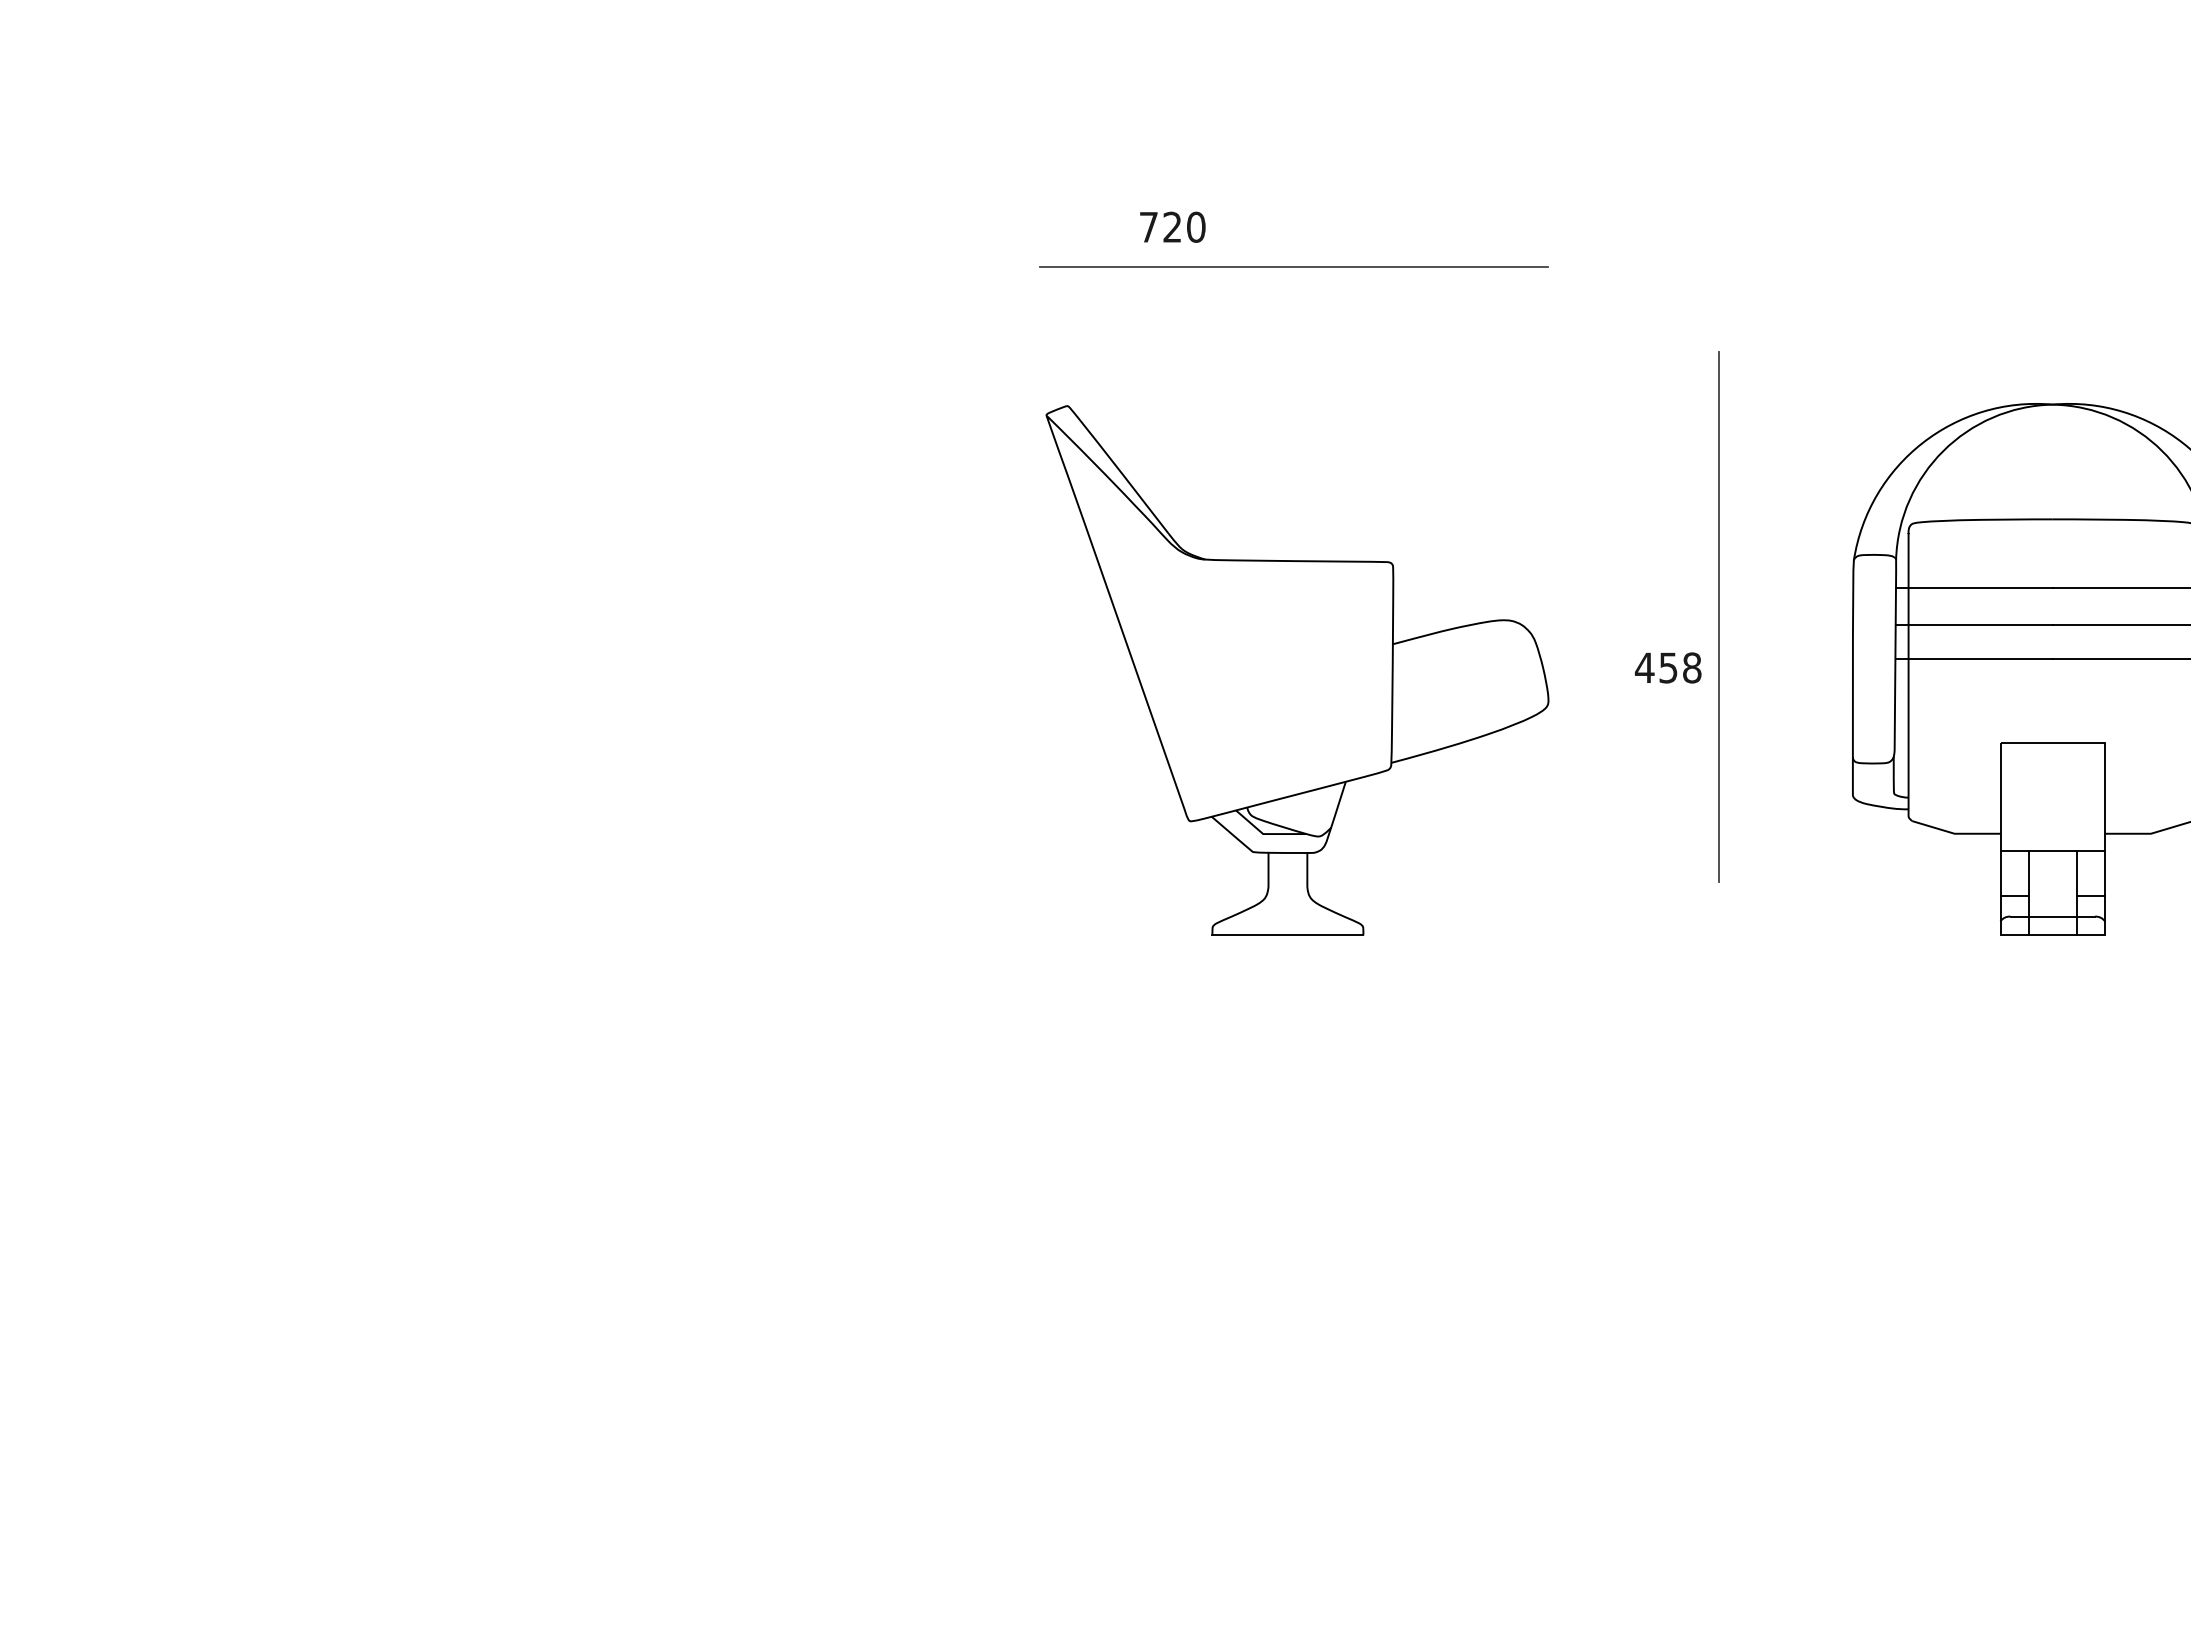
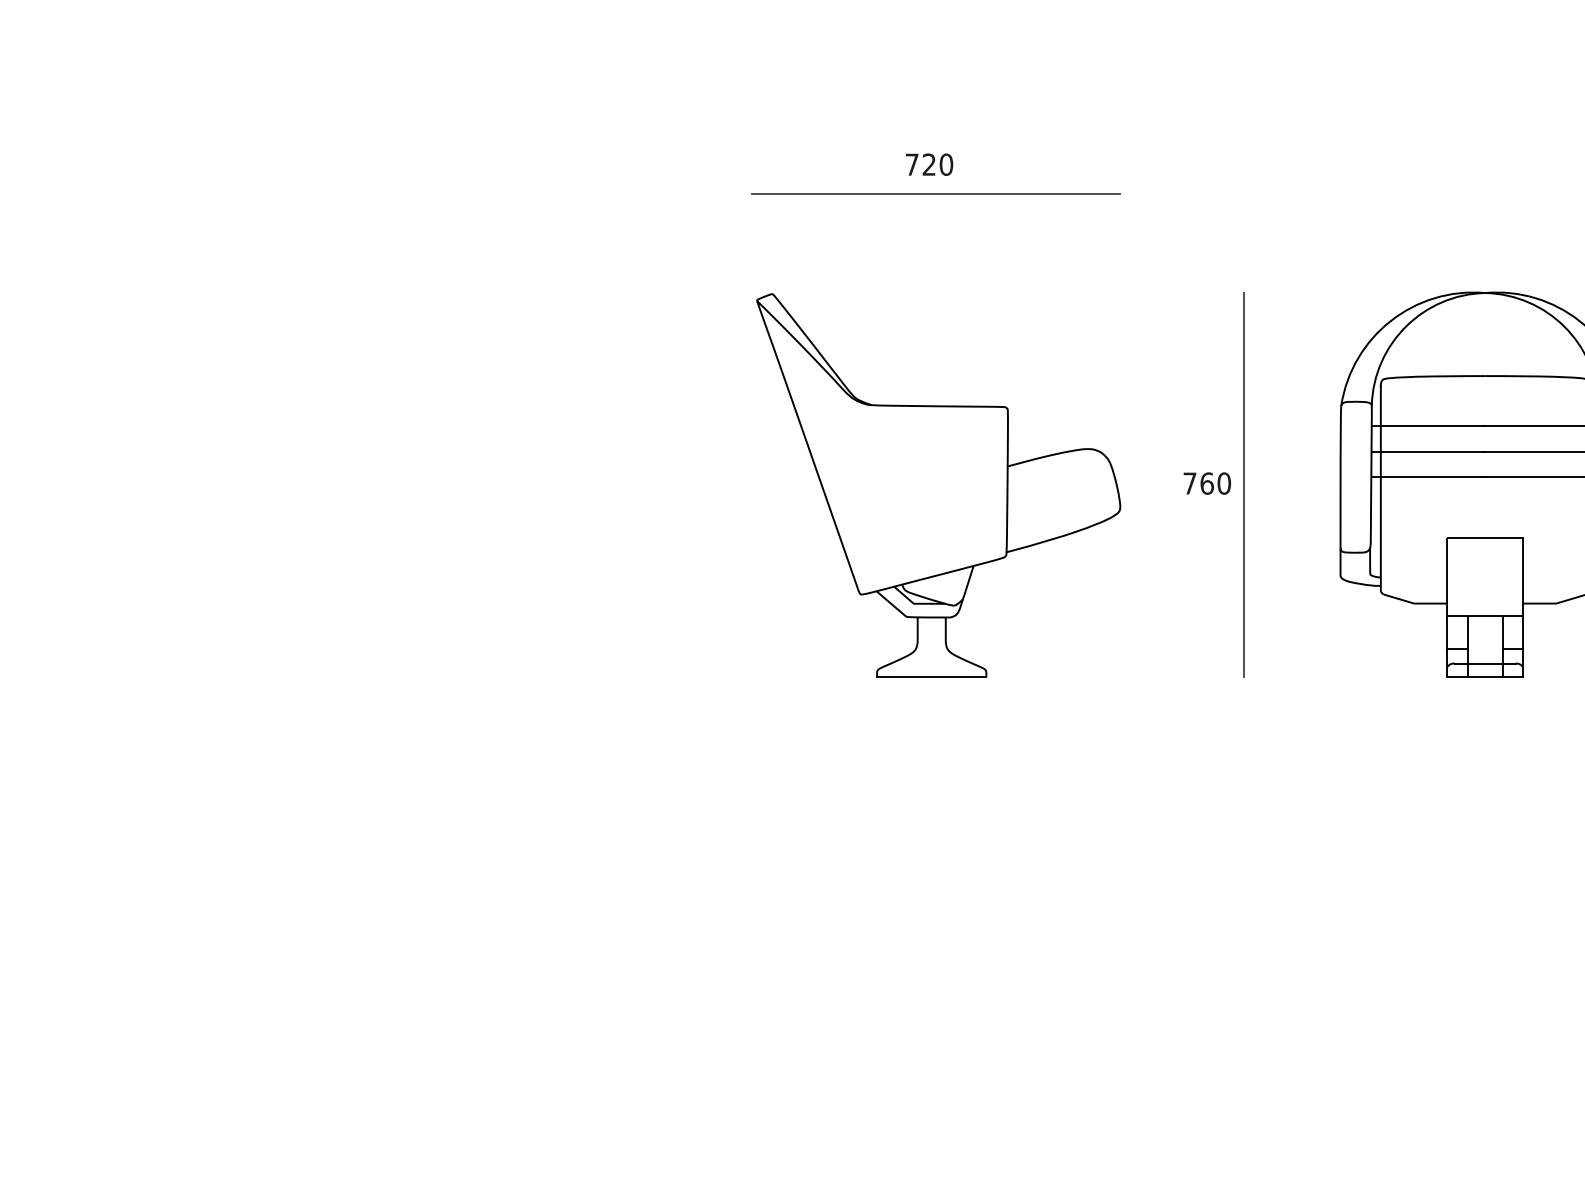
text: (1172, 226) -> (929, 164), moved
line: (1718, 616) -> (1243, 484), moved
text: (1667, 667) -> (1206, 483), 458 -> 760

